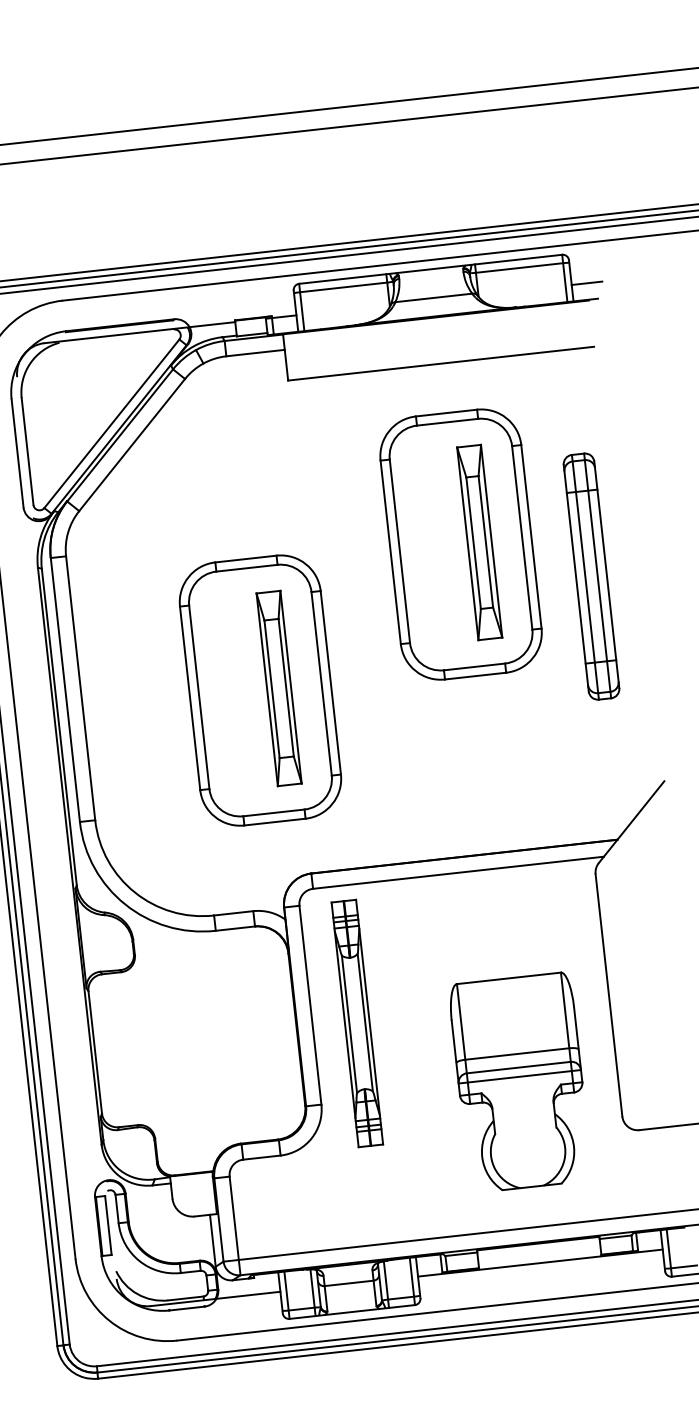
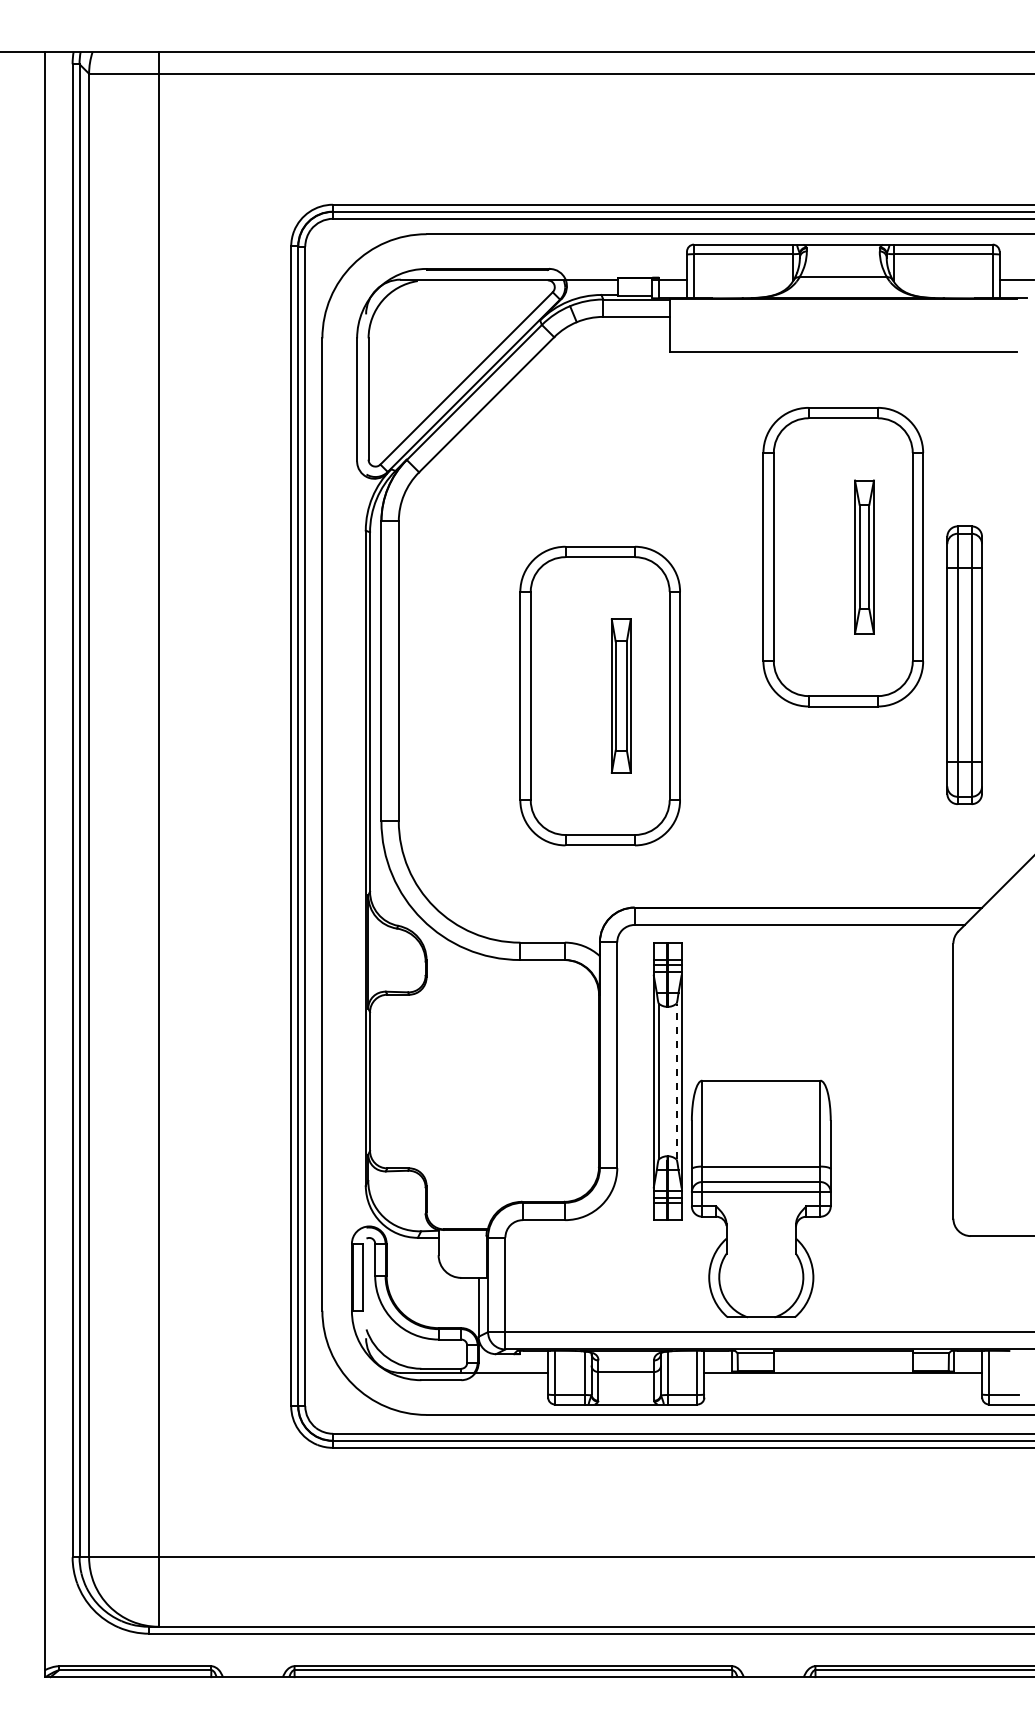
part: (479, 541) -> (864, 556), size x0.7
part: (591, 575) -> (964, 664), moved
part: (278, 688) -> (620, 695), size x0.7
line: (365, 1022) -> (676, 1081), solid -> dashed
part: (520, 1082) -> (761, 1198), moved

